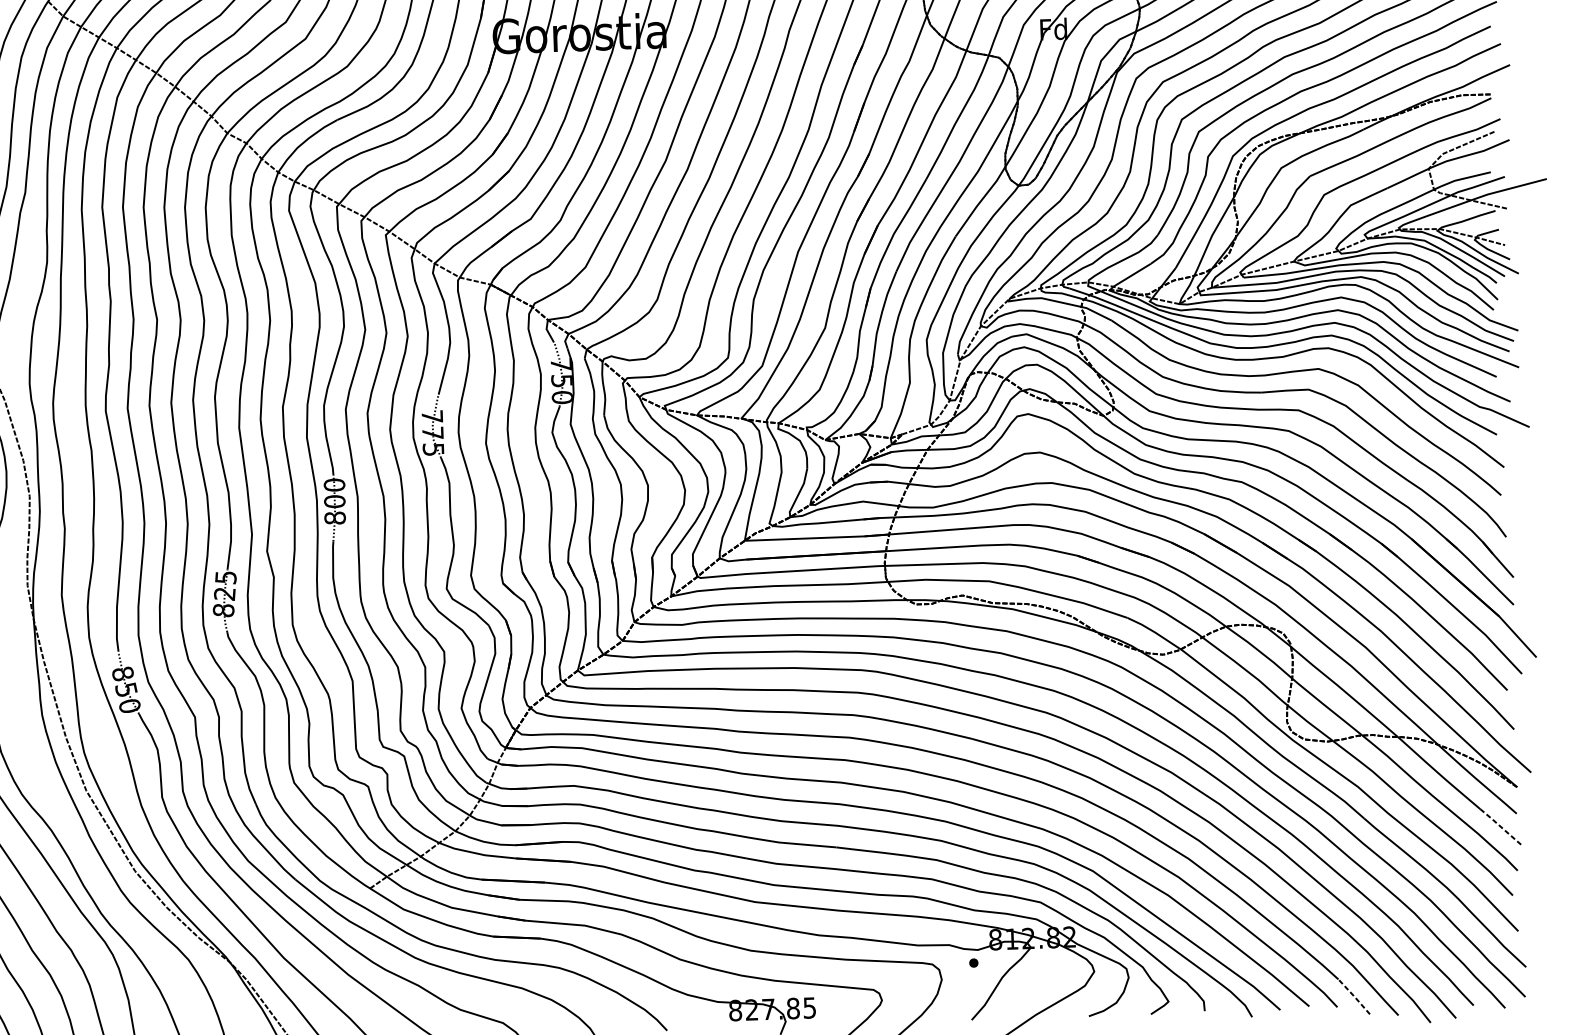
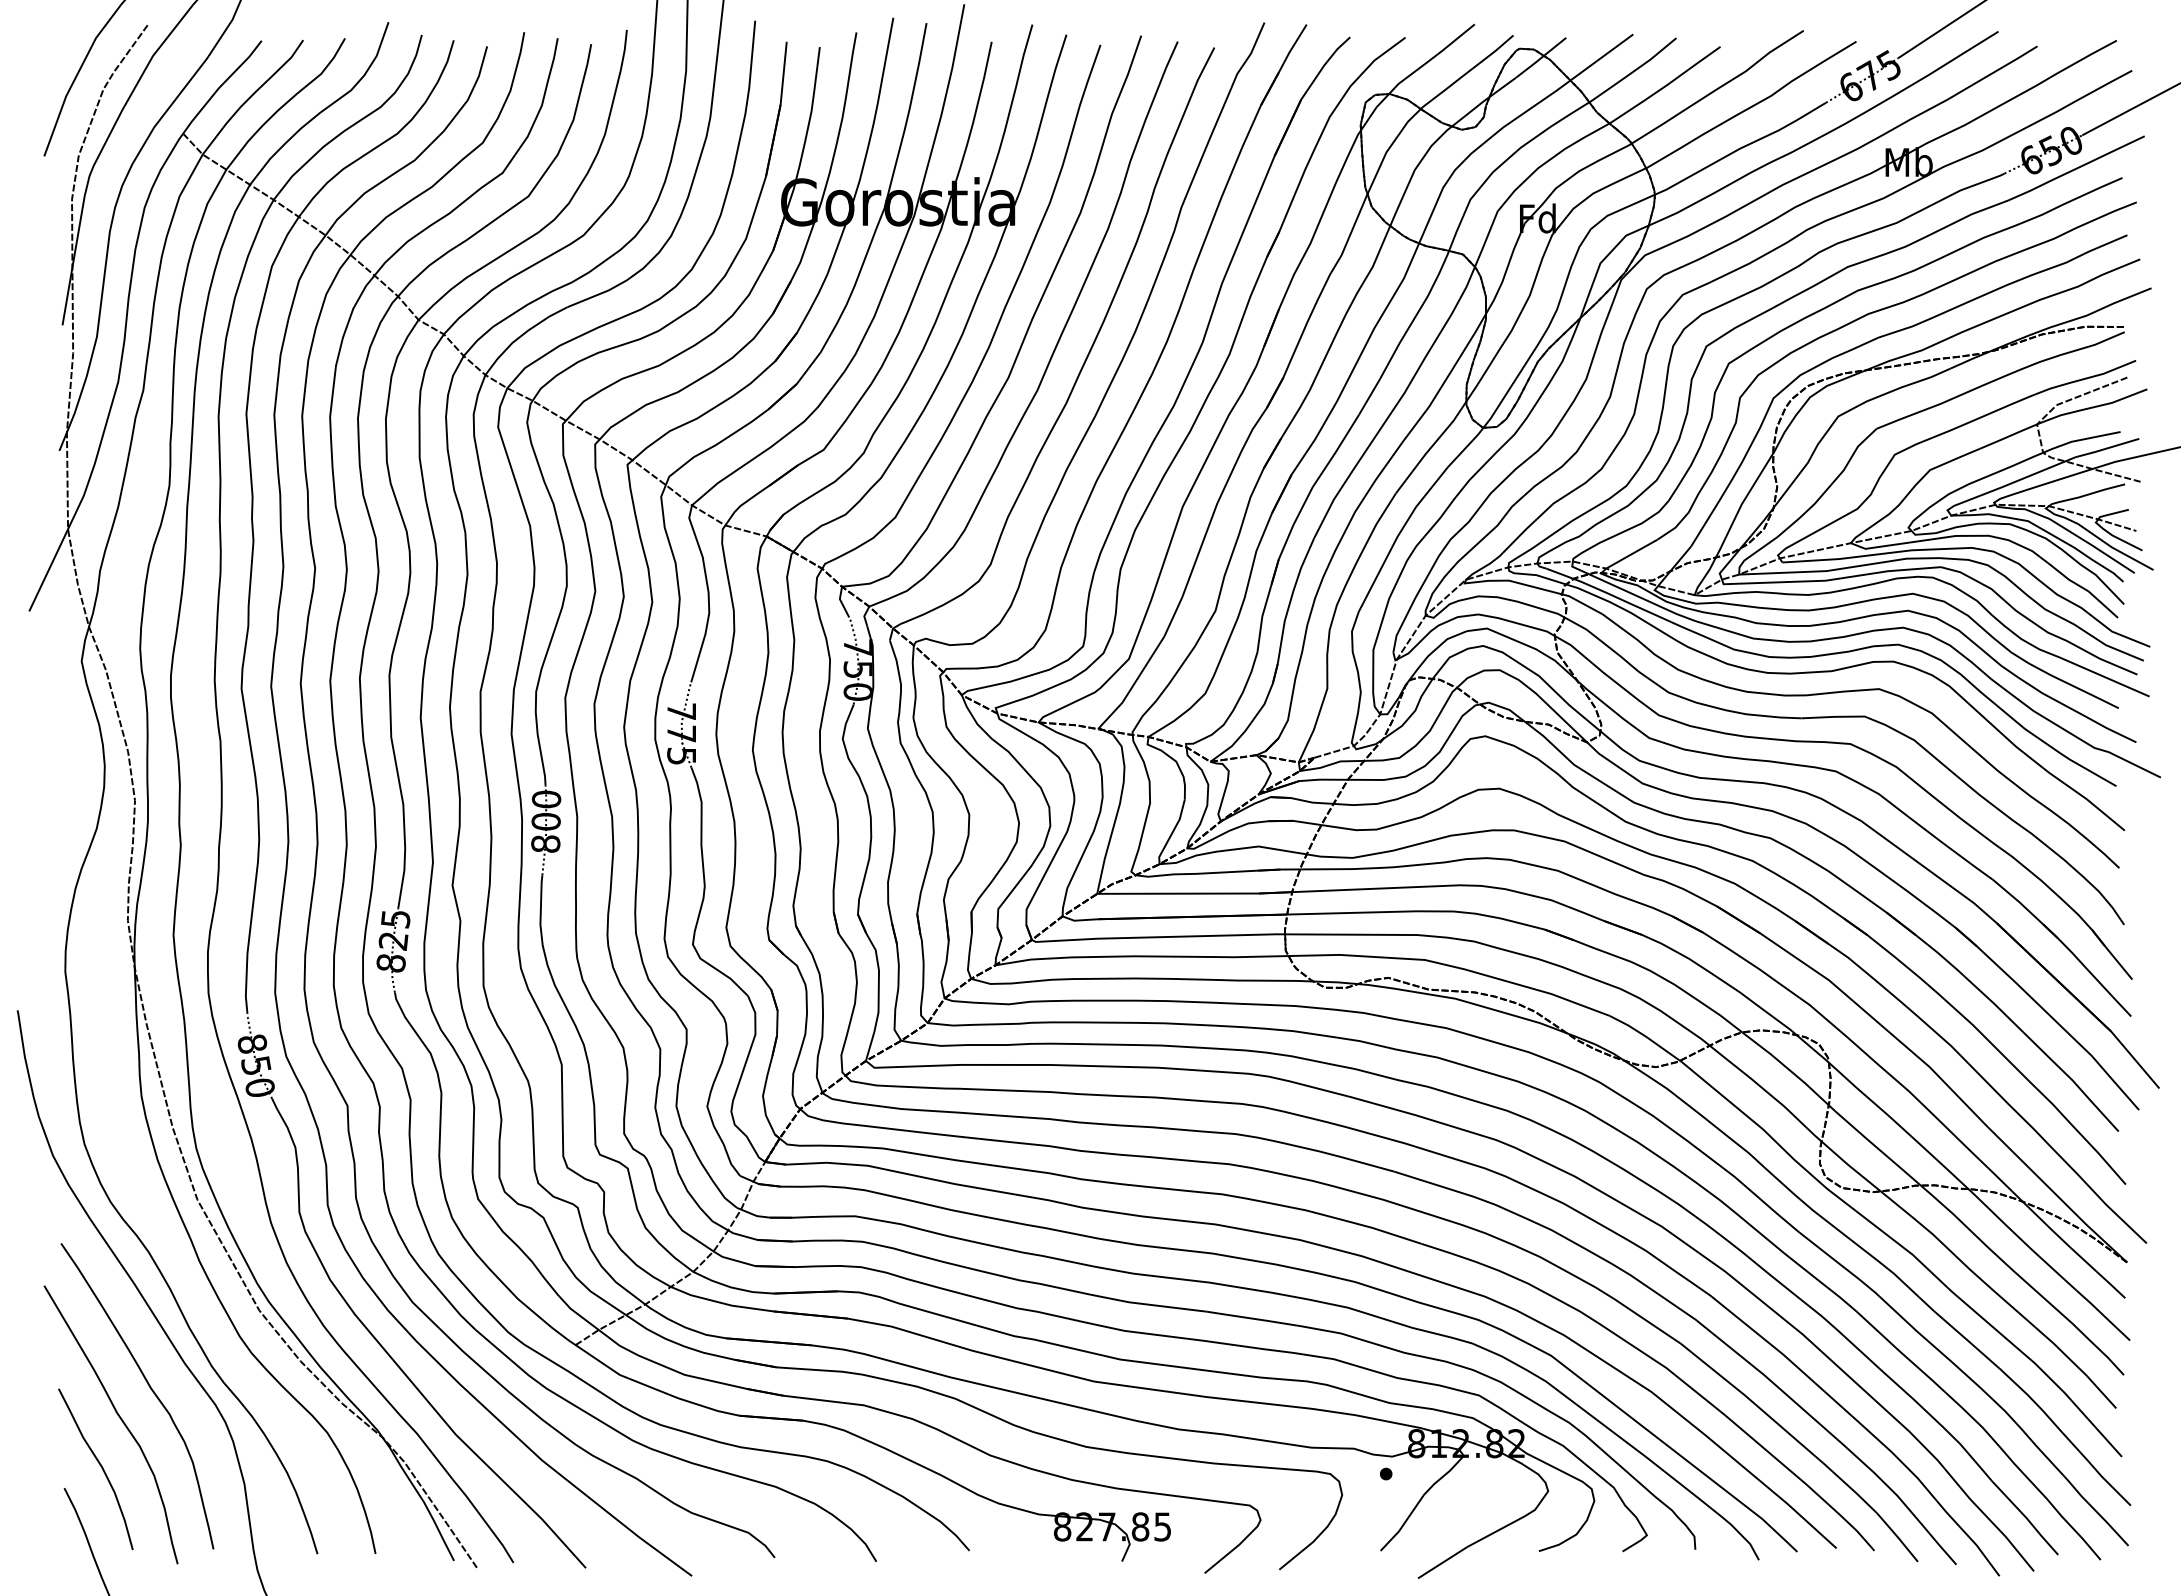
line: (1501, 827) -> (2103, 1315), dashed -> solid
line: (1354, 996) -> (1897, 1537), dashed -> solid

